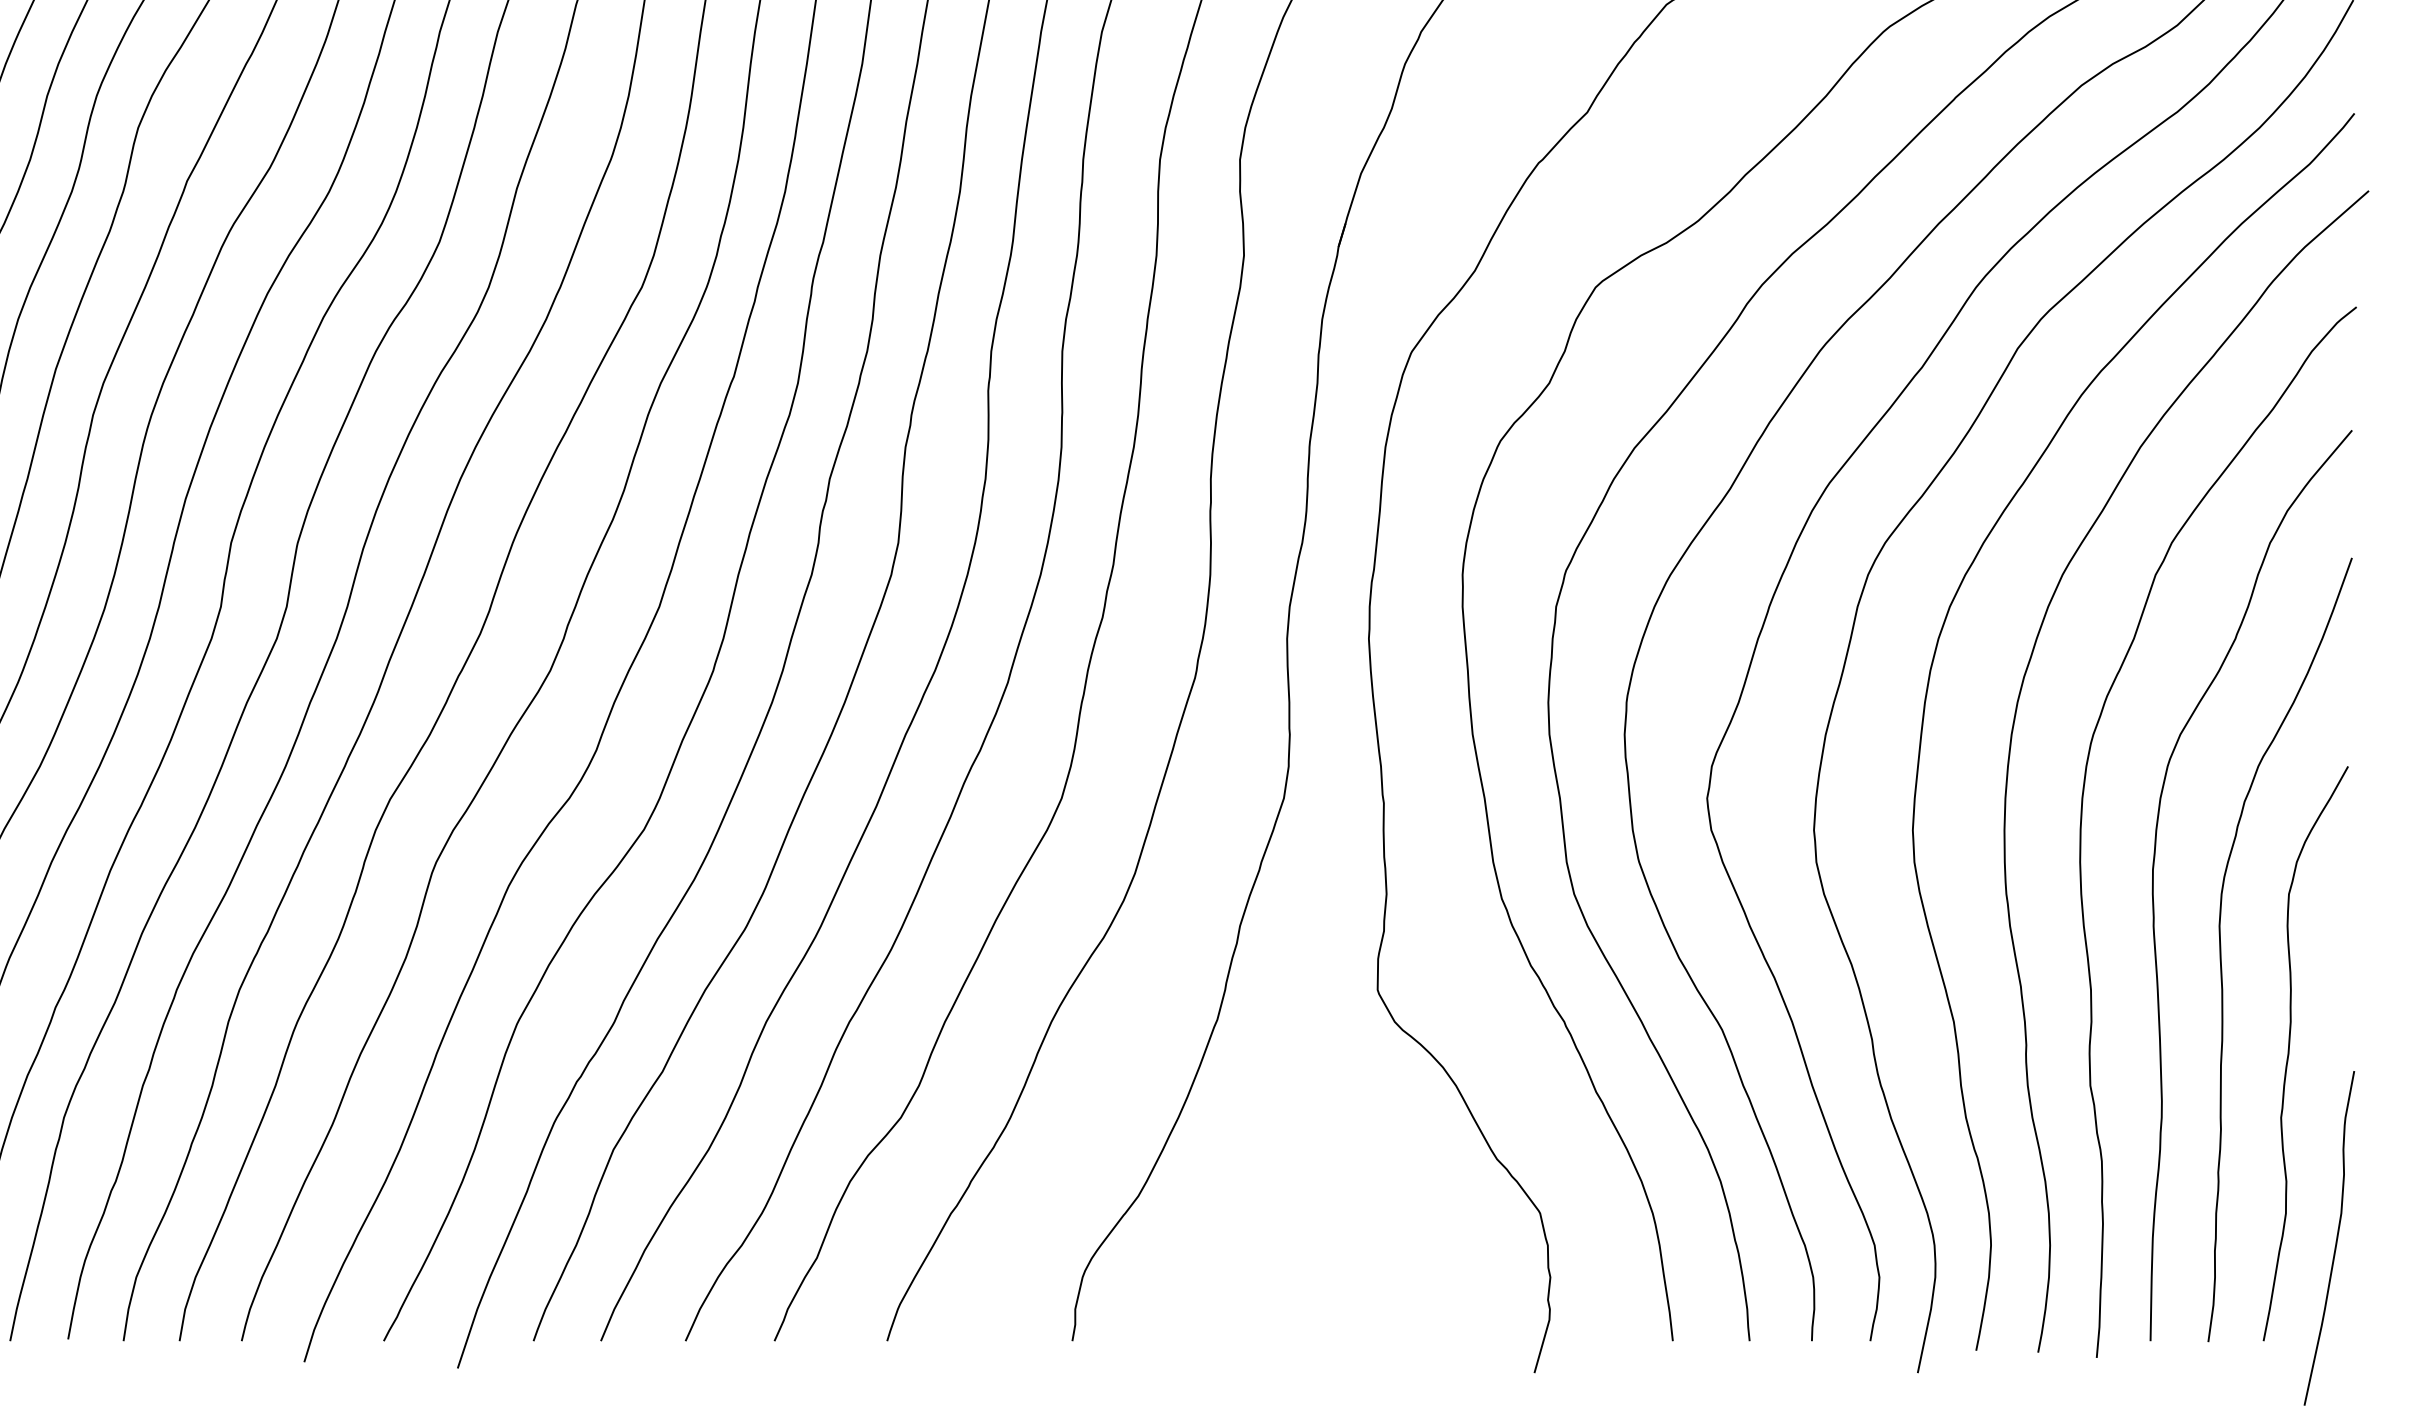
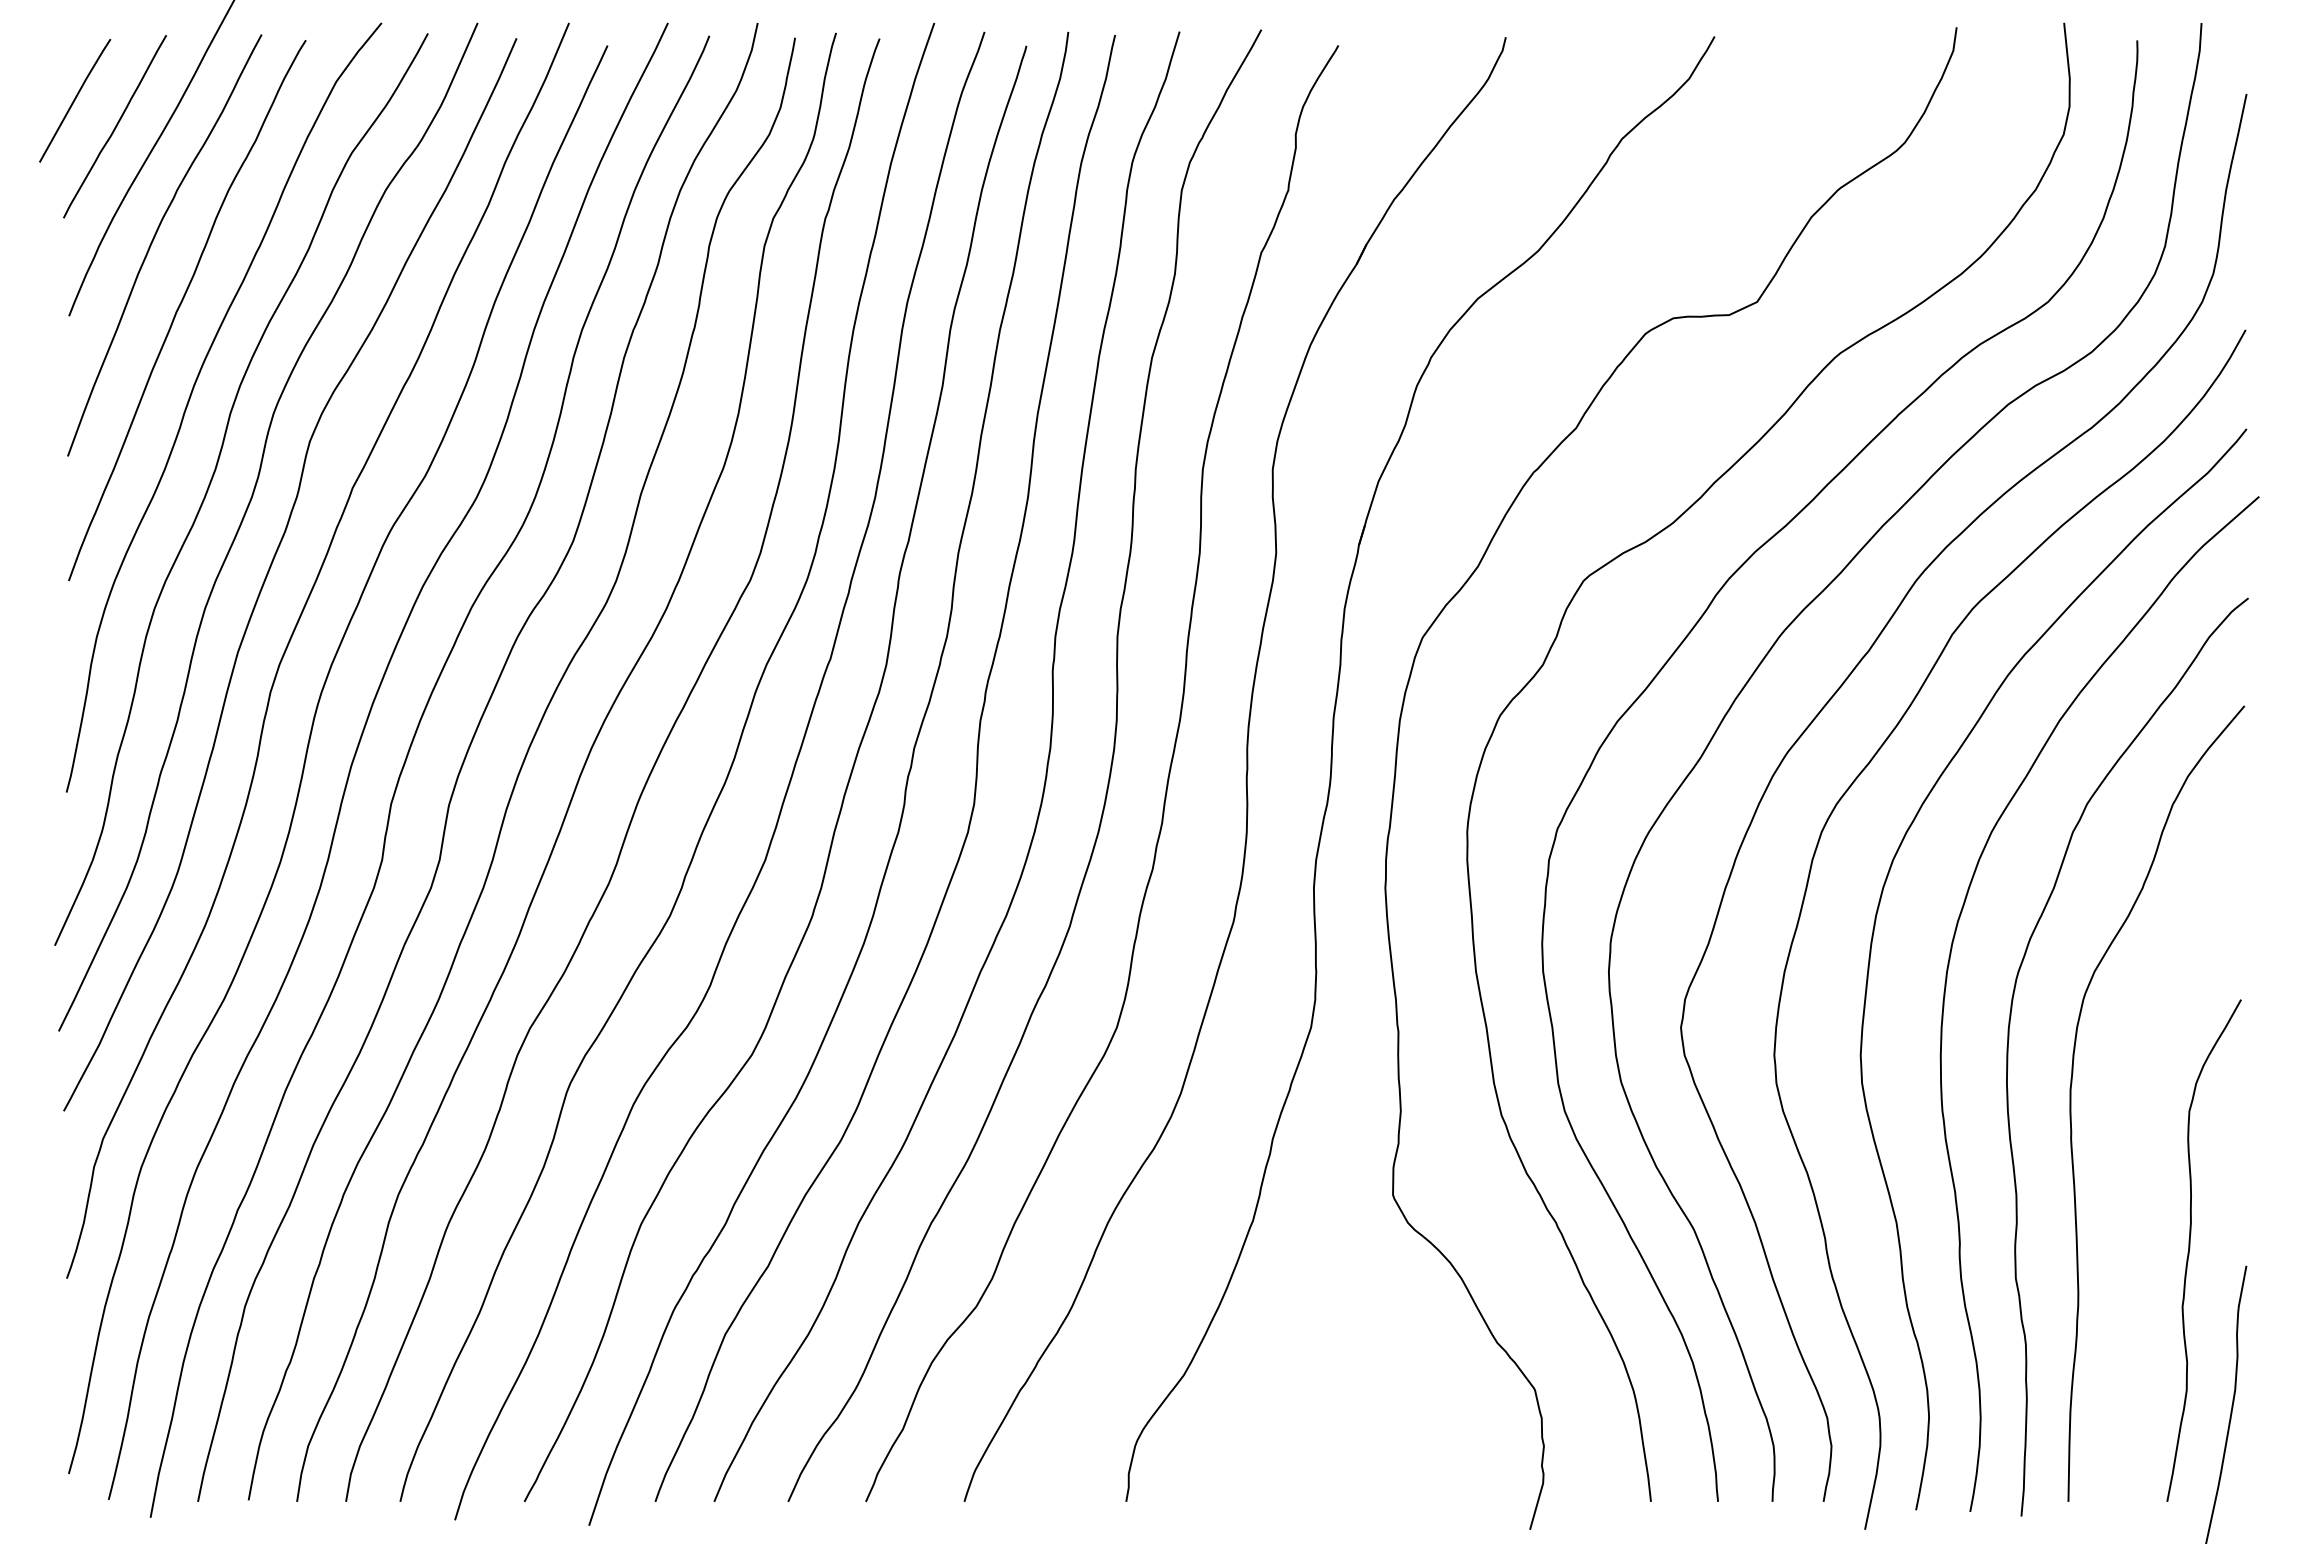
curve: (2221, 949) -> (2130, 1159), removed

